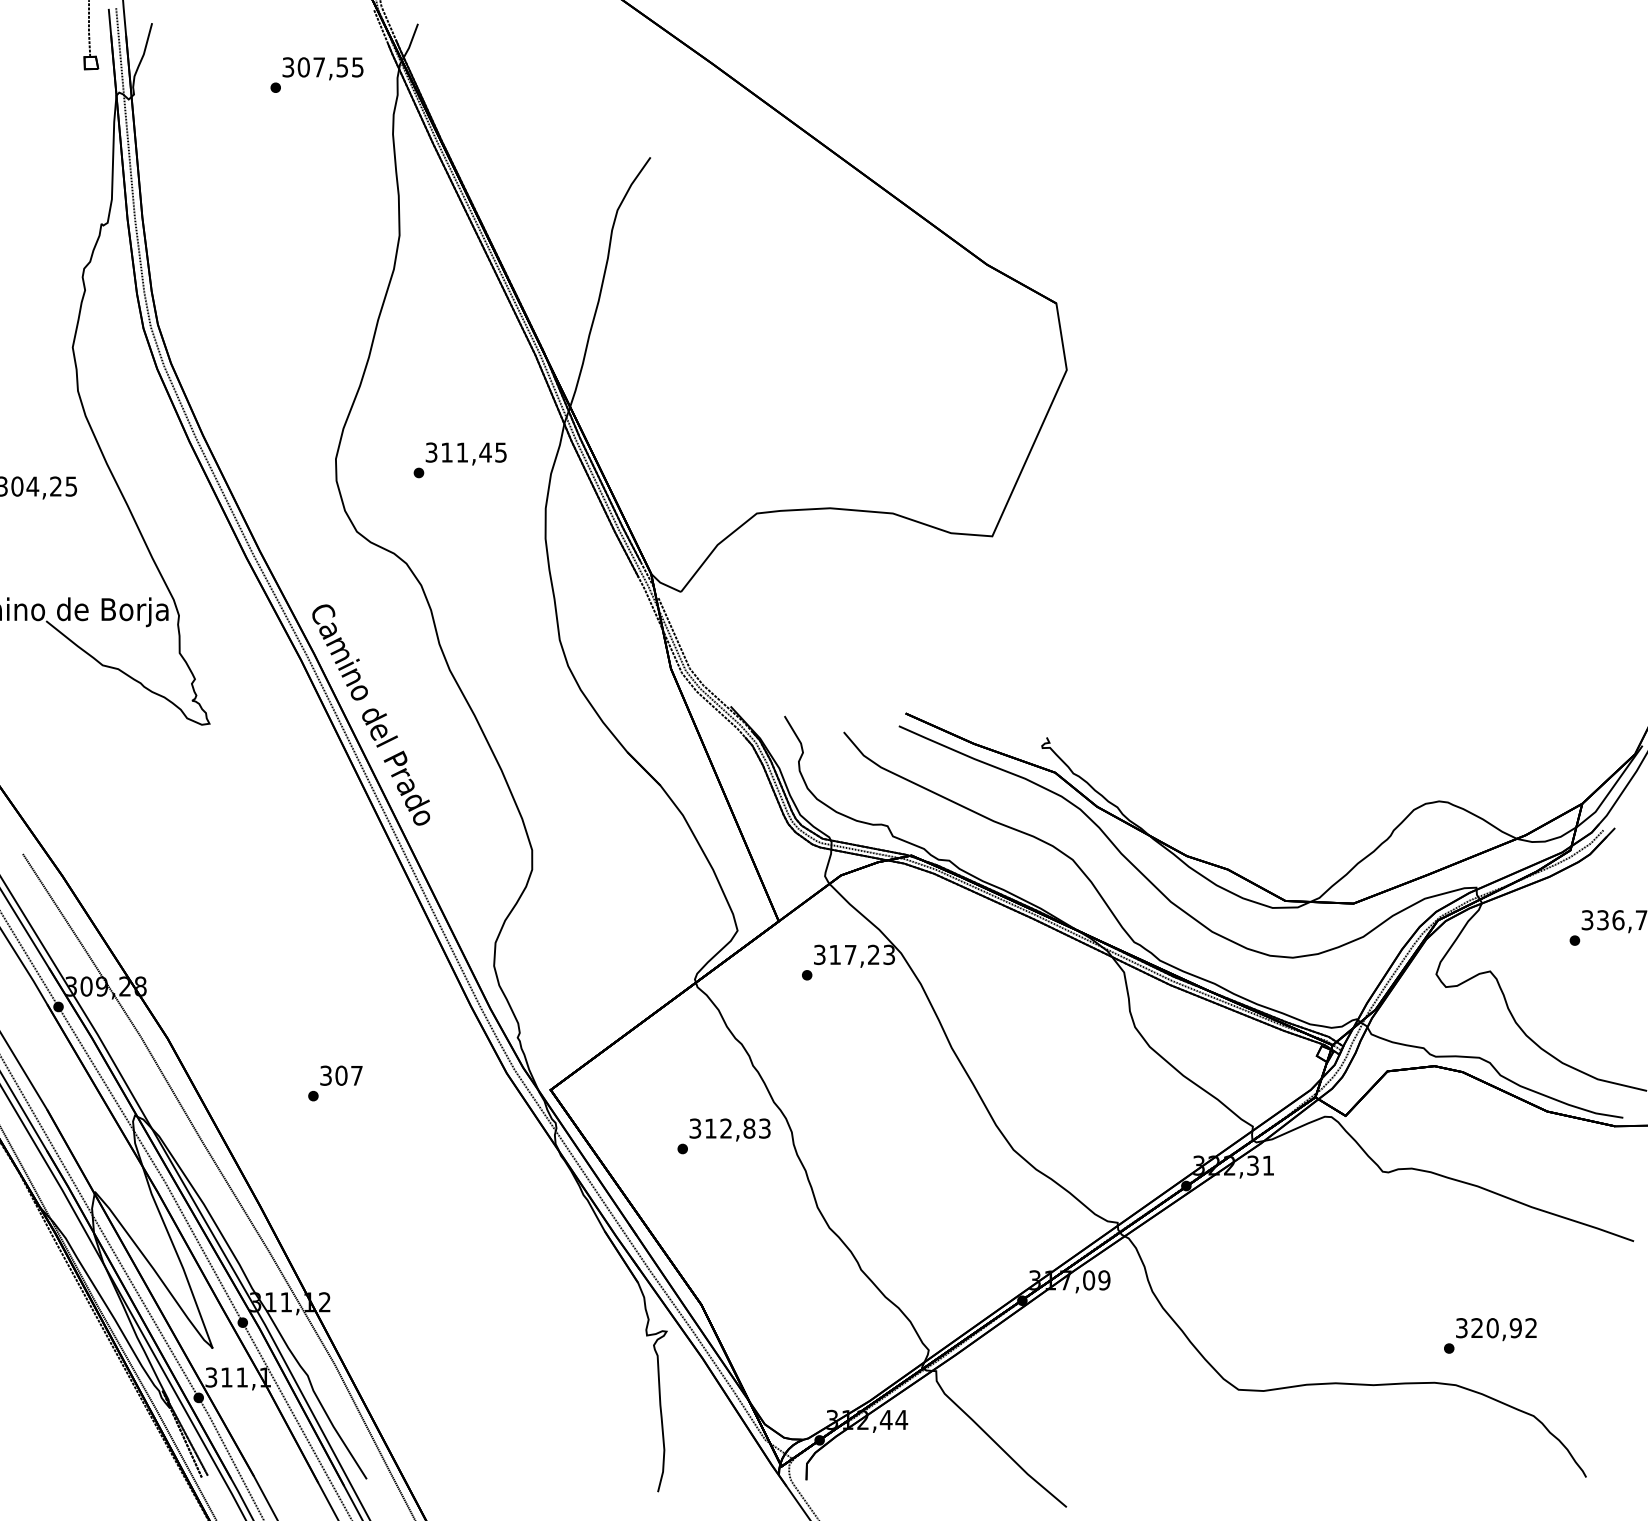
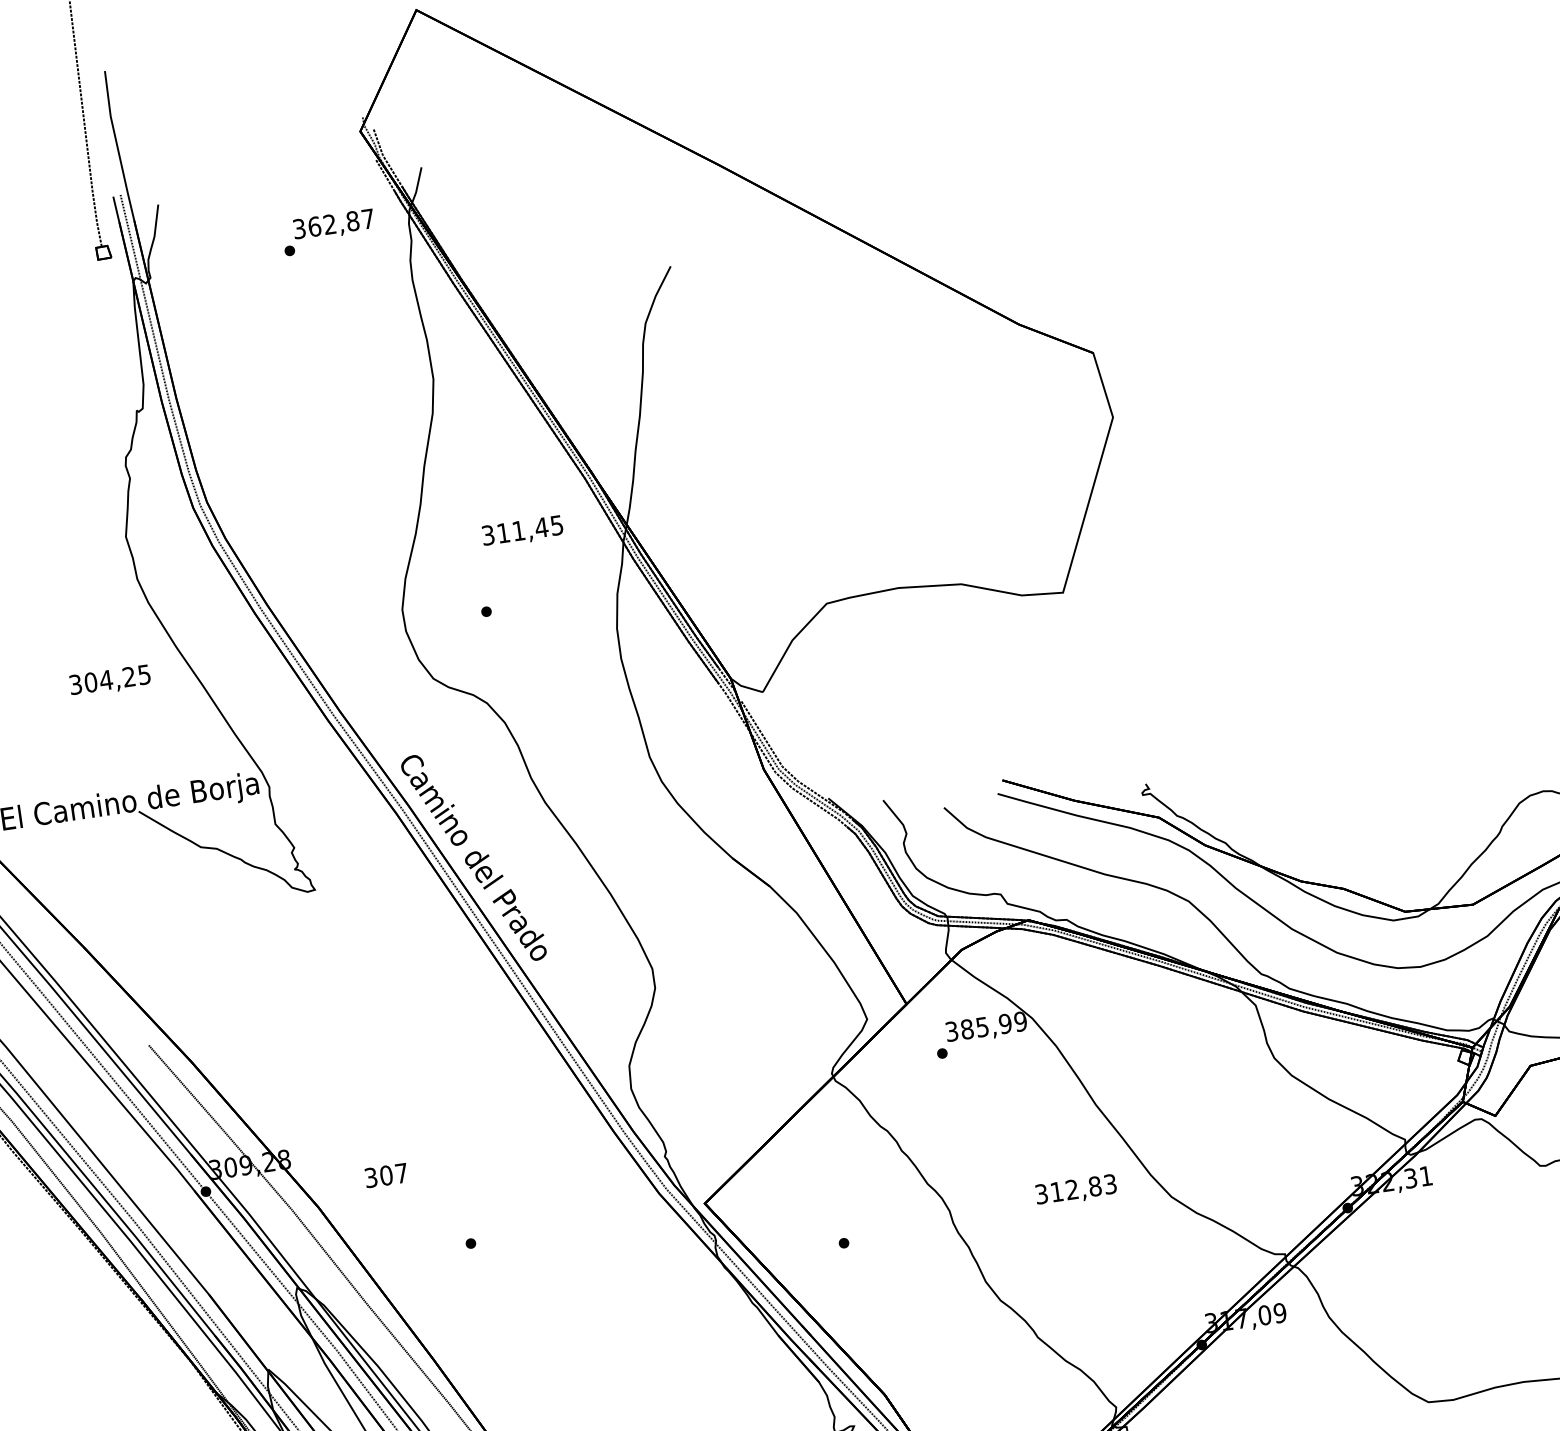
text: (330, 67) -> (341, 223), 307,55 -> 362,87
text: (465, 453) -> (521, 531), moved
text: (862, 954) -> (994, 1025), 317,23 -> 385,99
text: (341, 1075) -> (386, 1175), moved
text: (729, 1129) -> (1075, 1190), moved

